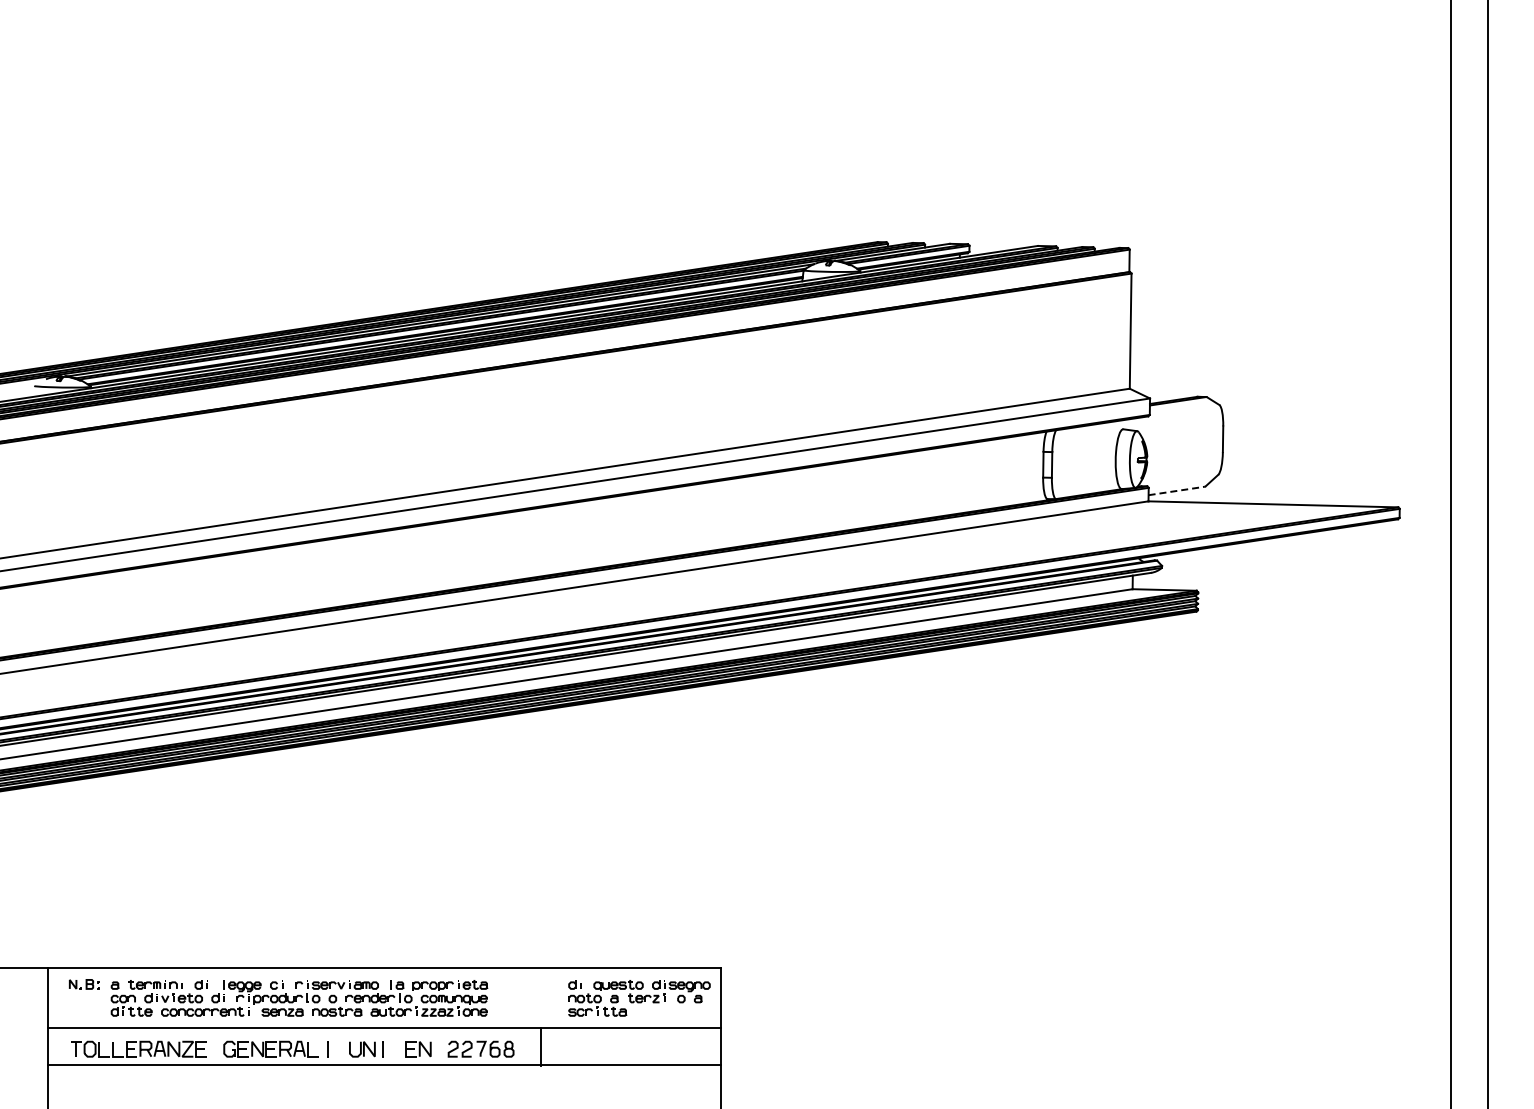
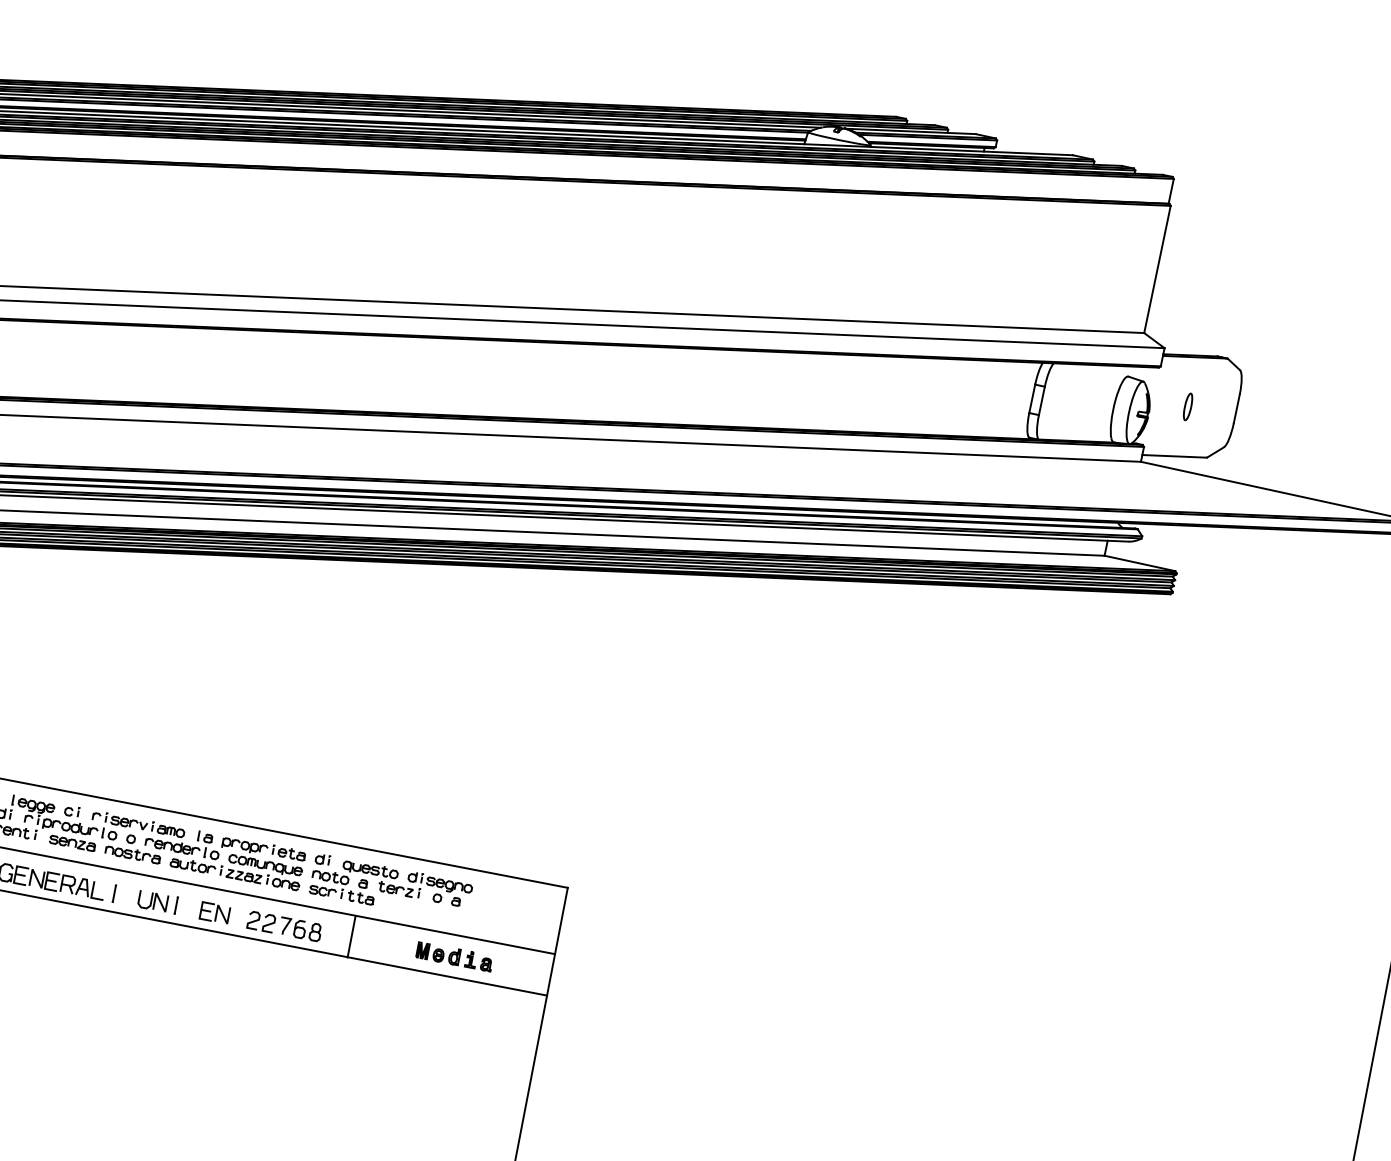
part: (1179, 445) -> (1187, 406), added
line: (1177, 490) -> (1175, 455), dashed -> solid
part: (639, 998) -> (391, 888), moved
part: (633, 1047) -> (453, 957), added

